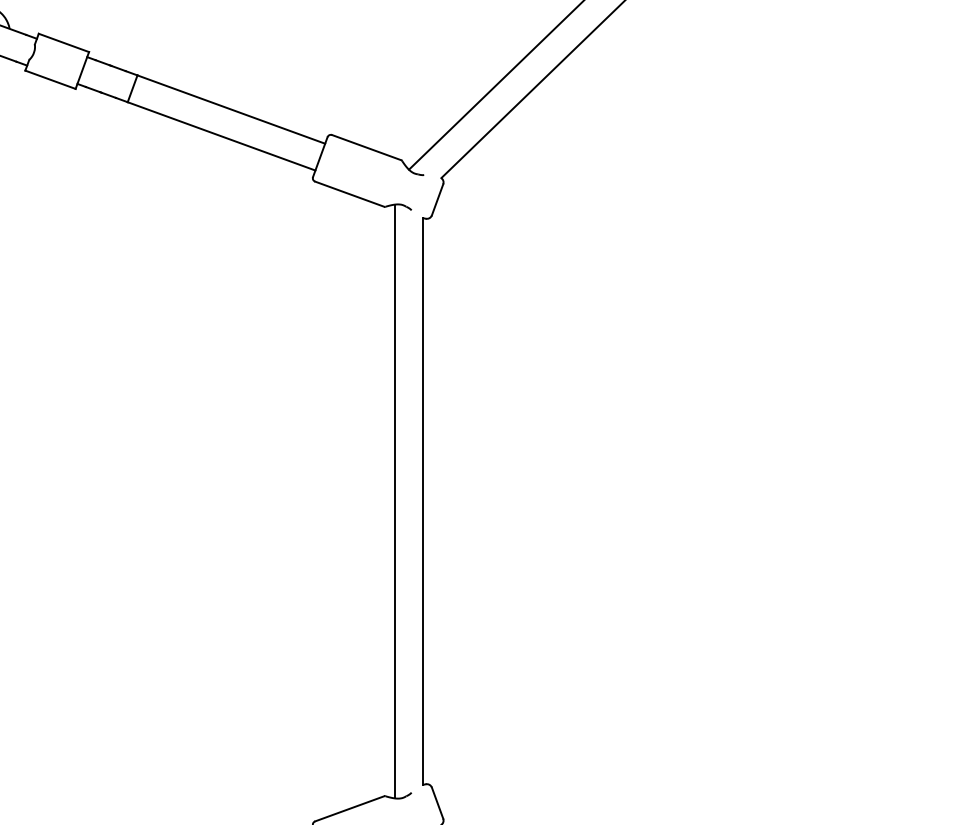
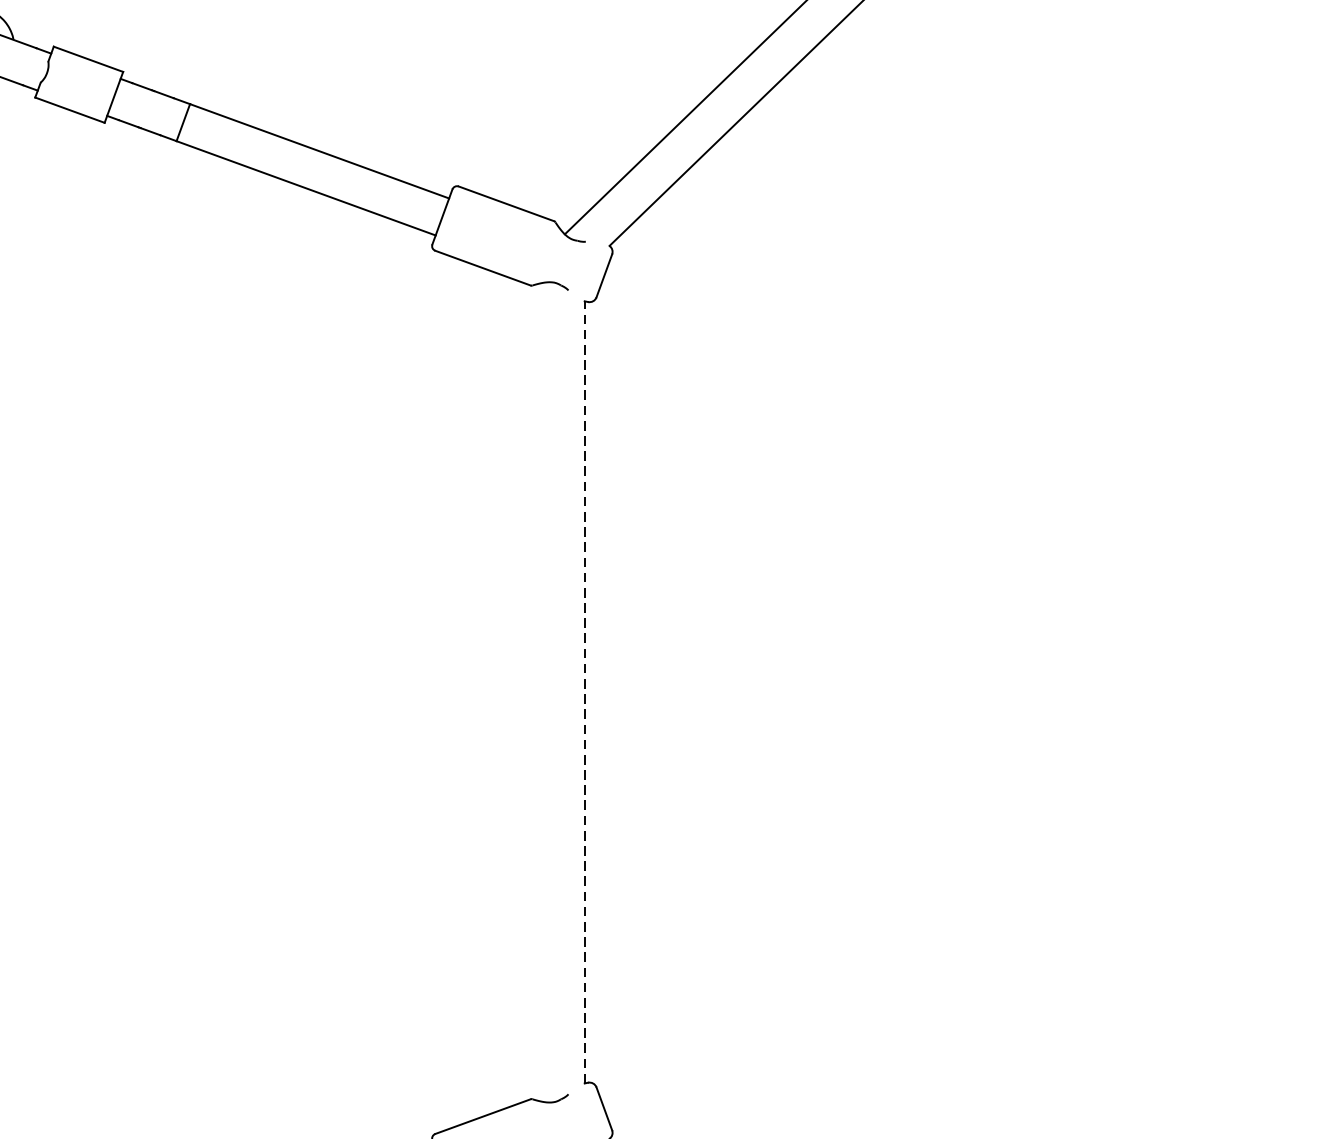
line: (394, 501) -> (544, 692), removed
line: (423, 501) -> (584, 692), solid -> dashed

